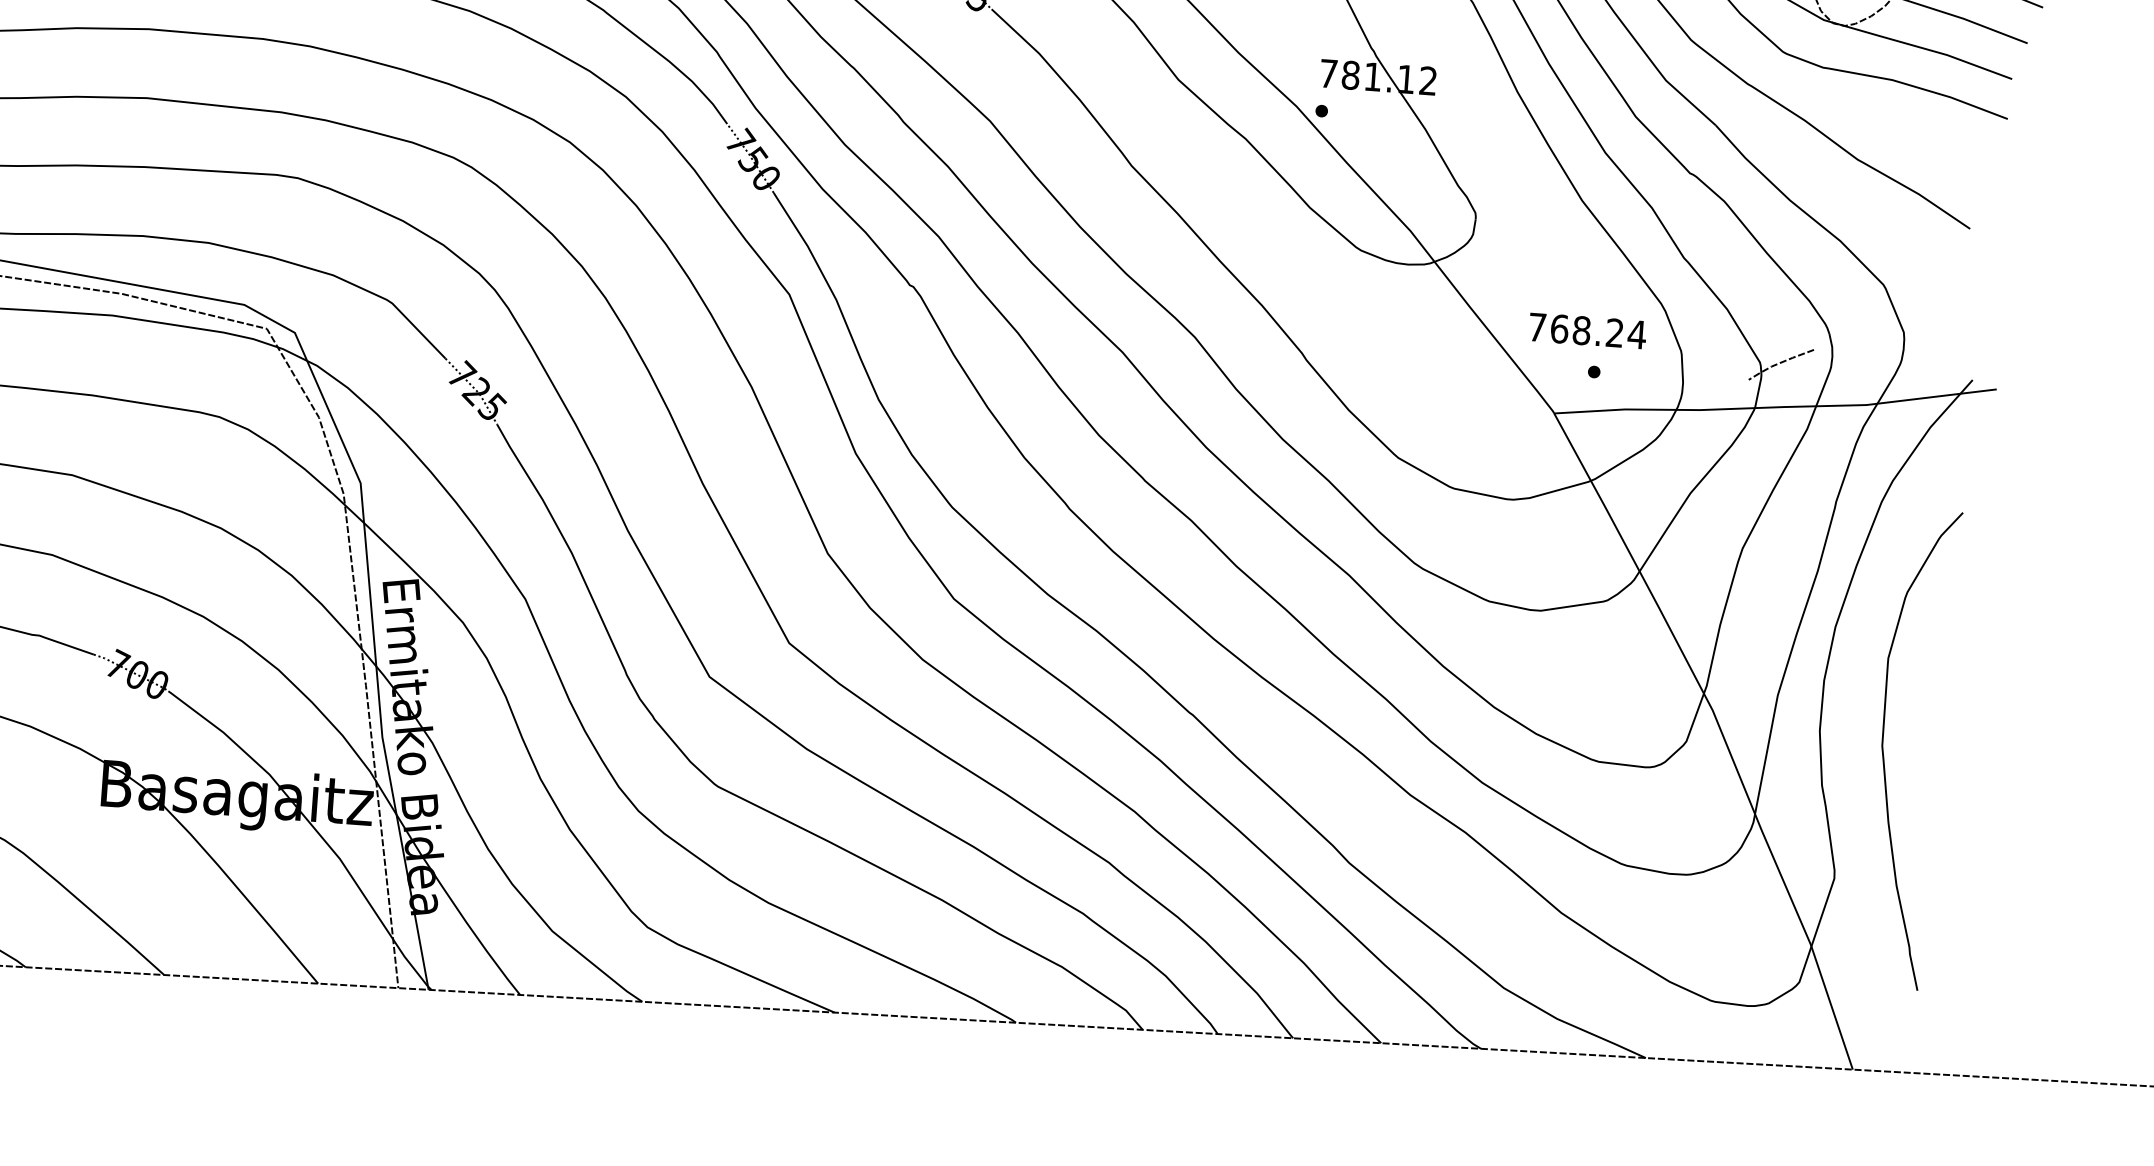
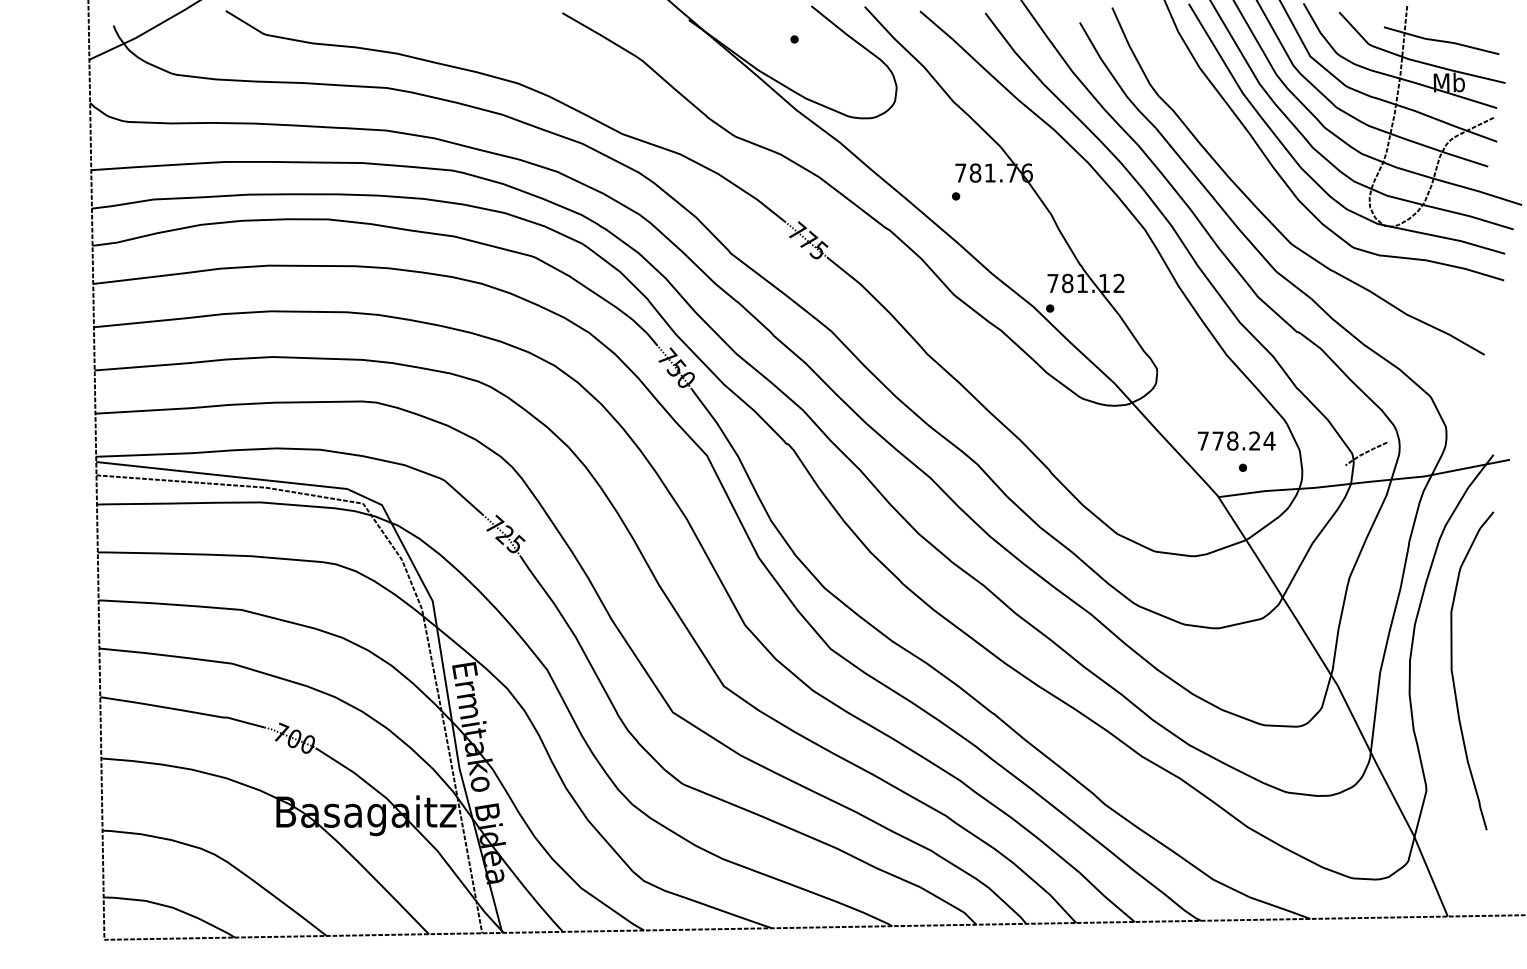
text: (1558, 328) -> (1217, 440), 768.24 -> 778.24
curve: (1884, 751) -> (1453, 673), moved

